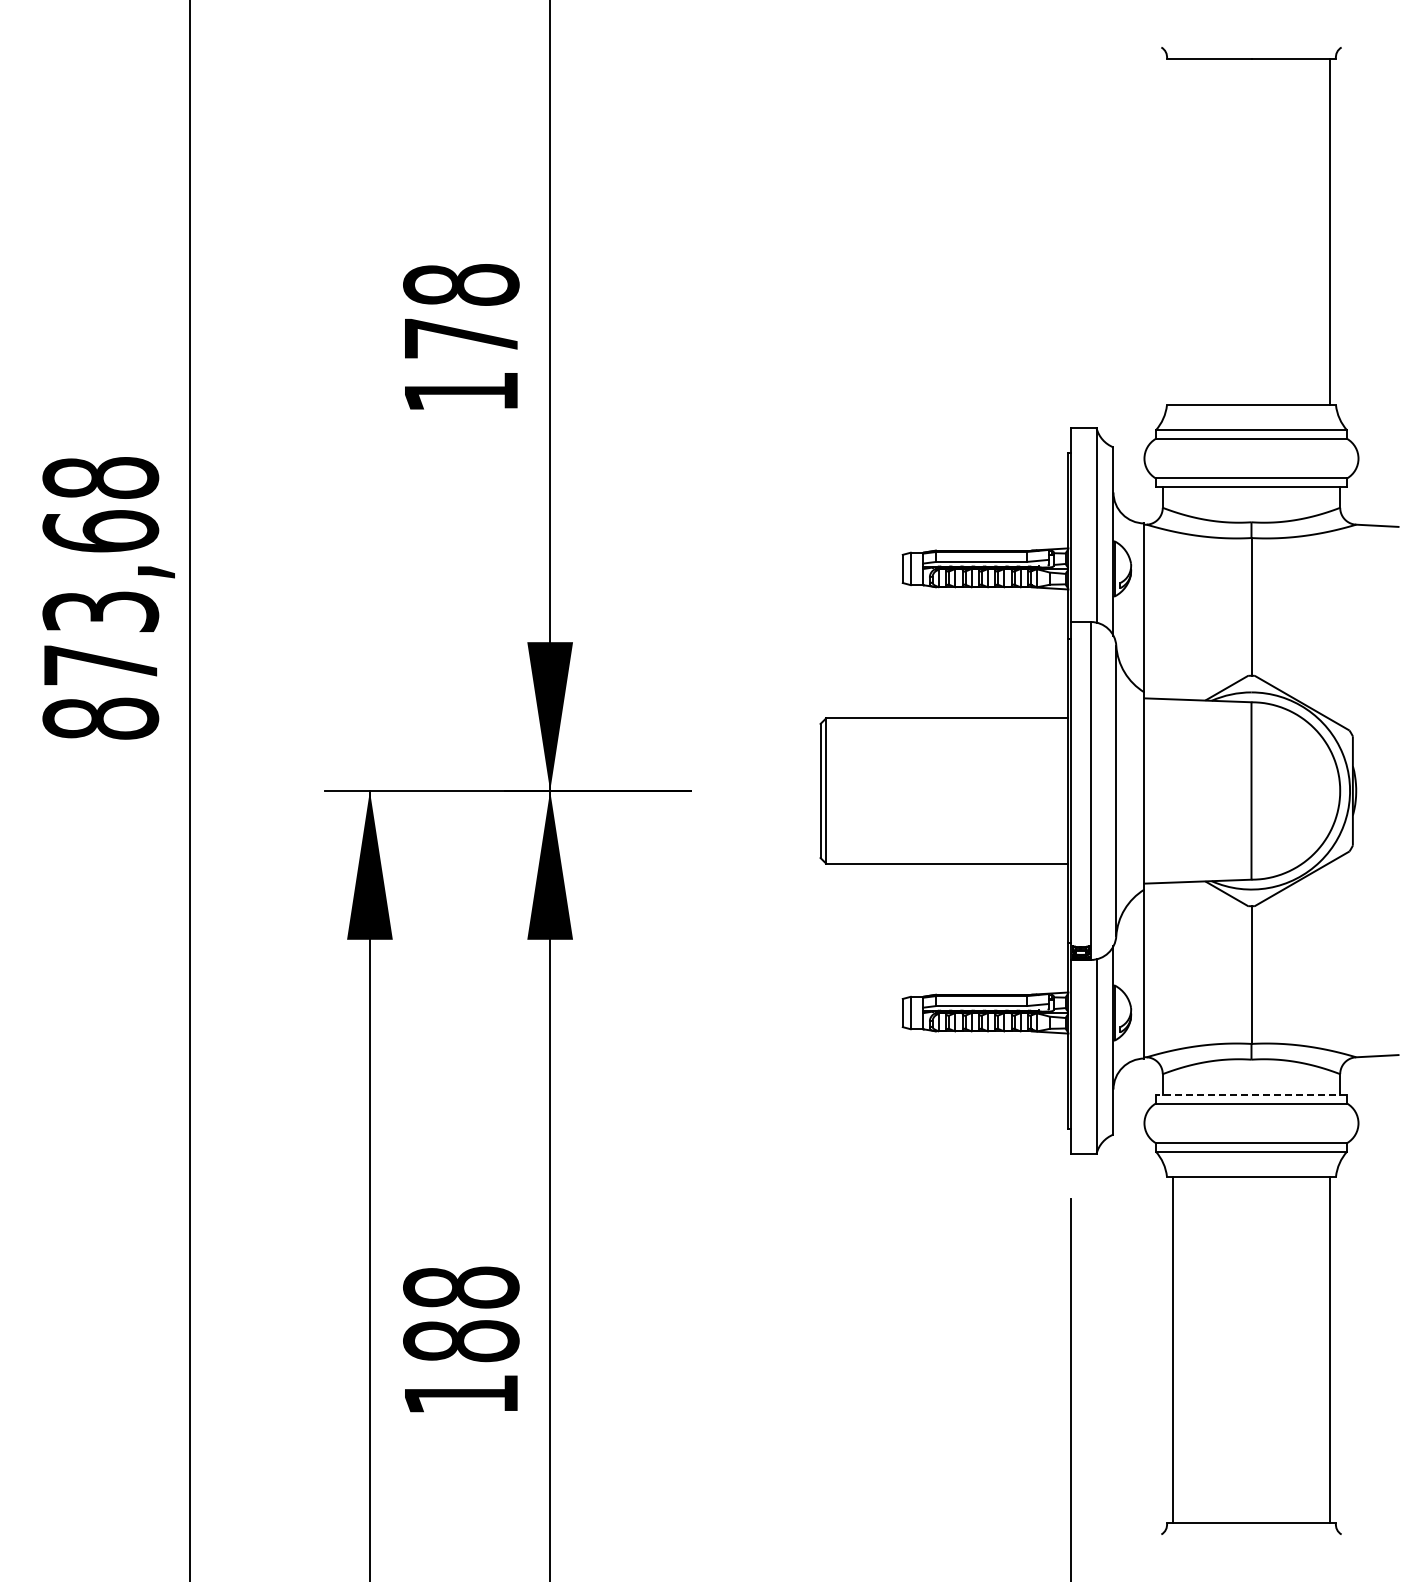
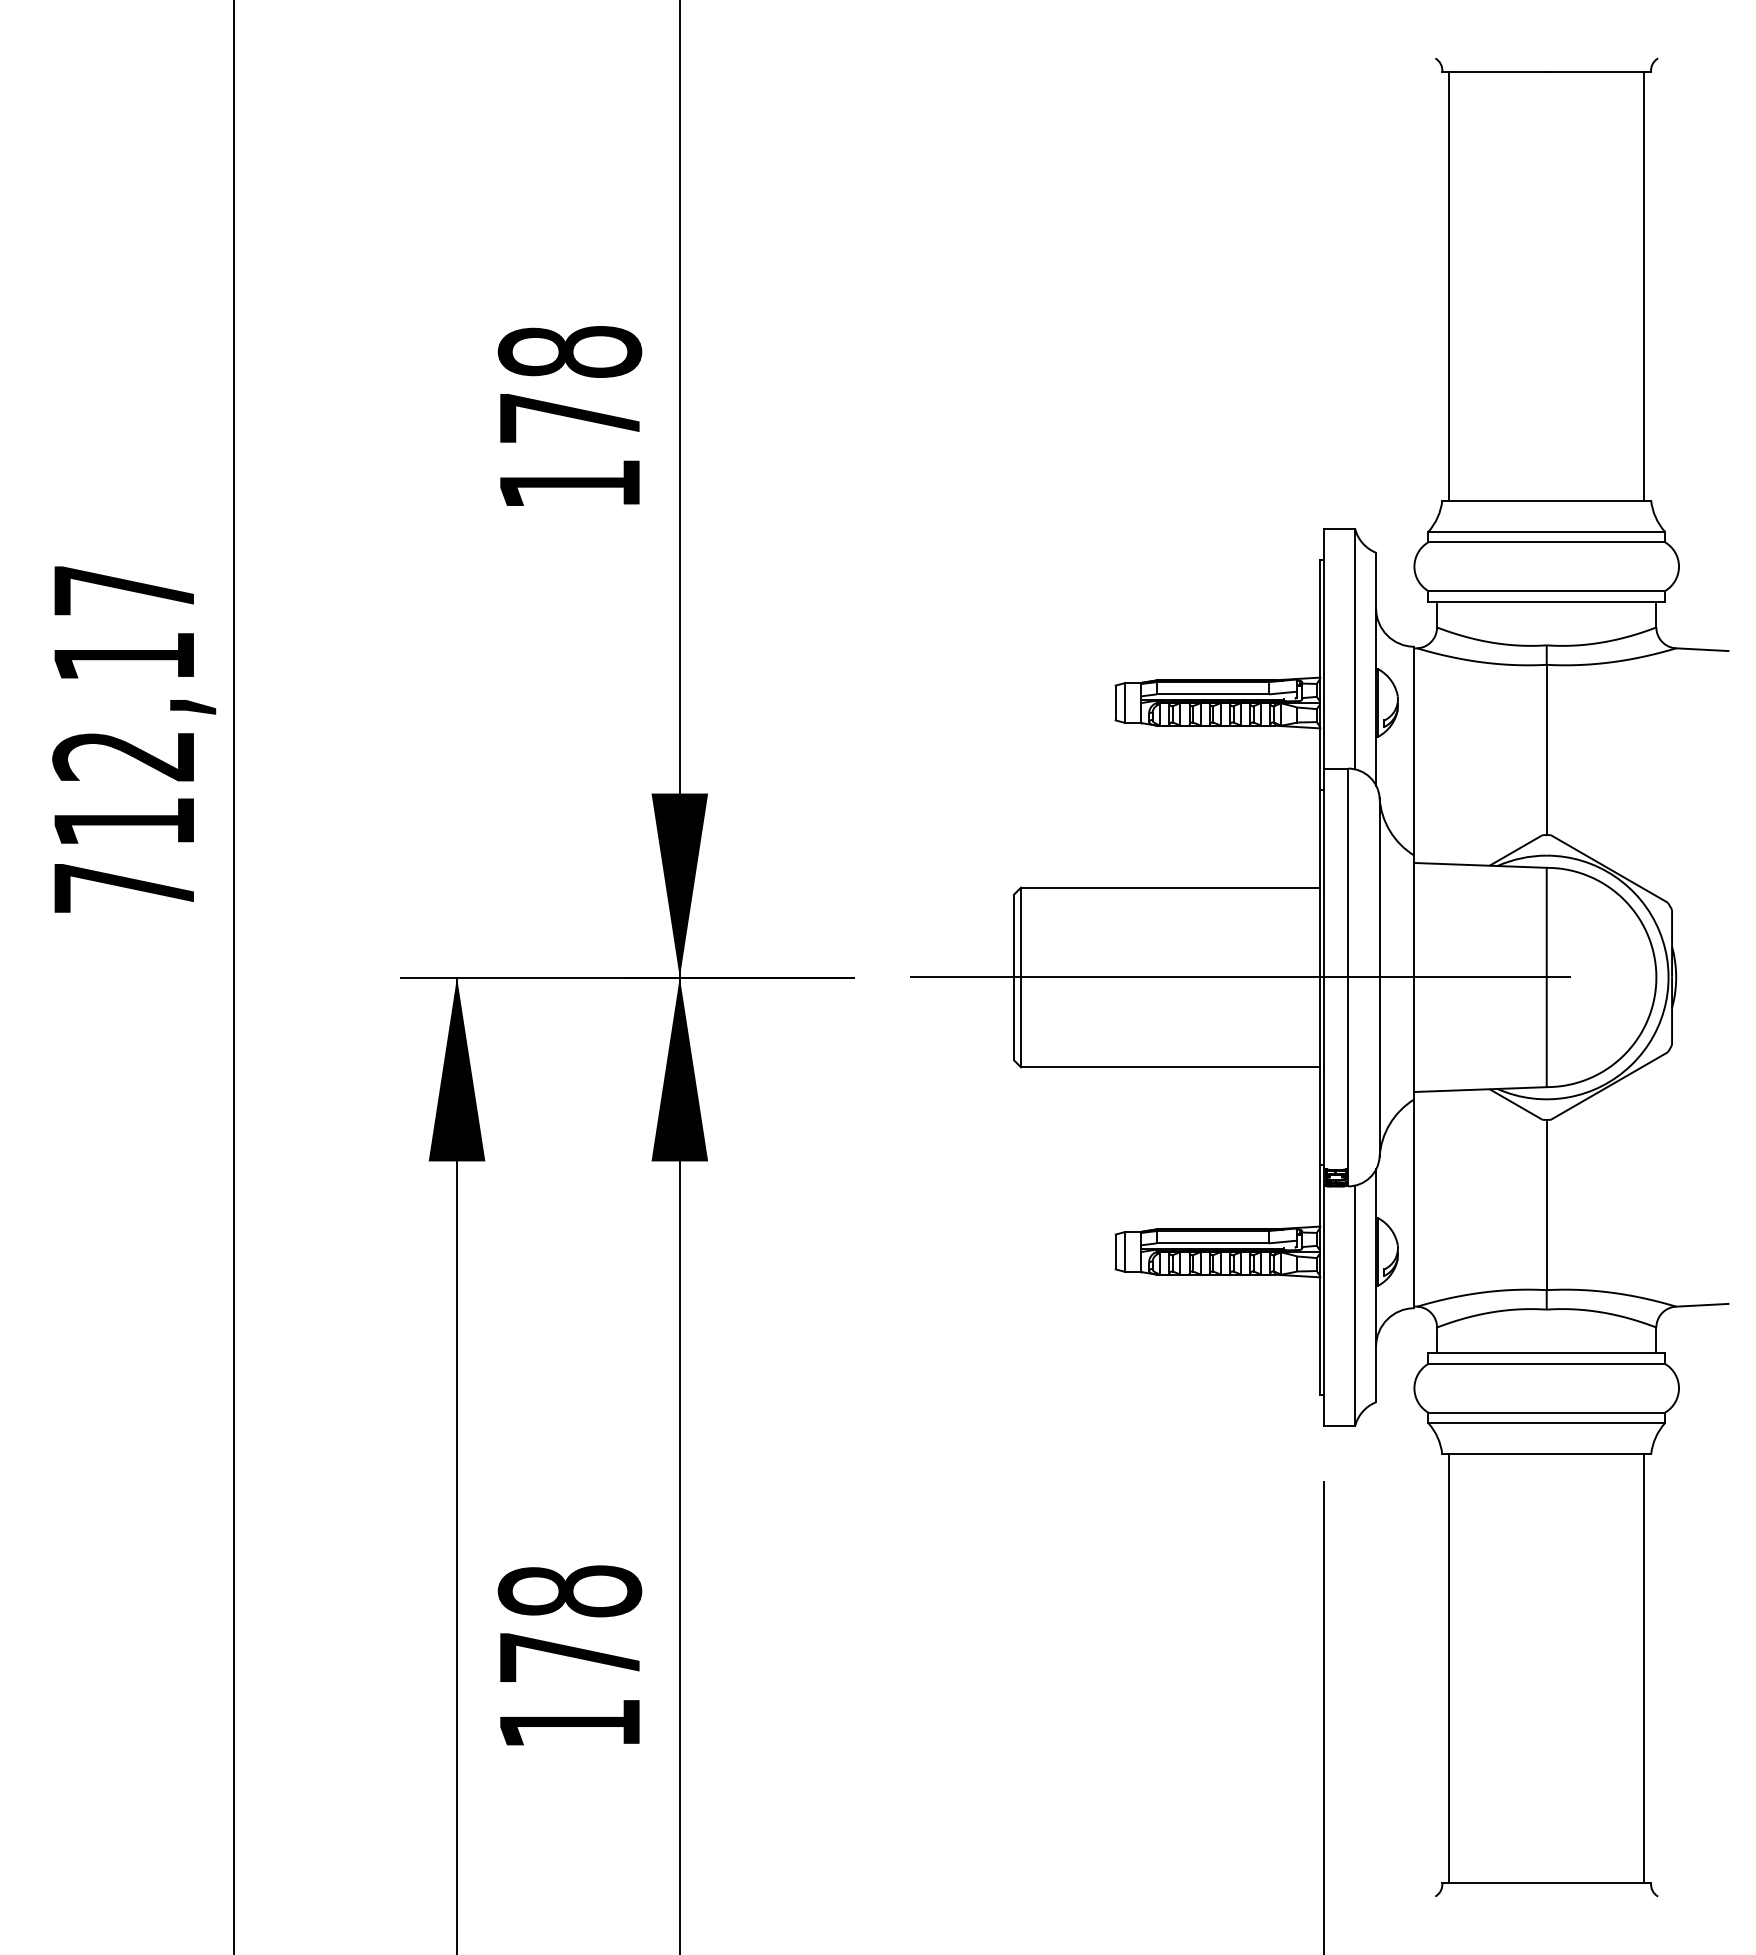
line: (1172, 231) -> (1449, 285), added
text: (100, 598) -> (123, 739), 873,68 -> 712,17
line: (1003, 791) -> (1240, 978), added
line: (1251, 1095) -> (1546, 1353), dashed -> solid
text: (461, 1341) -> (570, 1657), 188 -> 178

